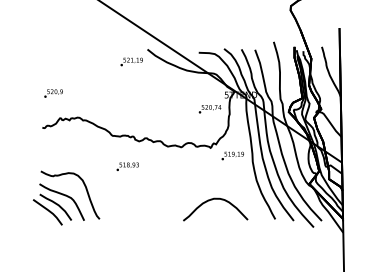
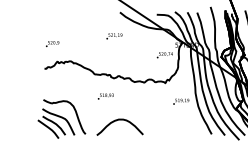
text: (131, 61) -> (114, 36), moved
text: (232, 155) -> (180, 101), moved
curve: (212, 200) -> (117, 120), moved

